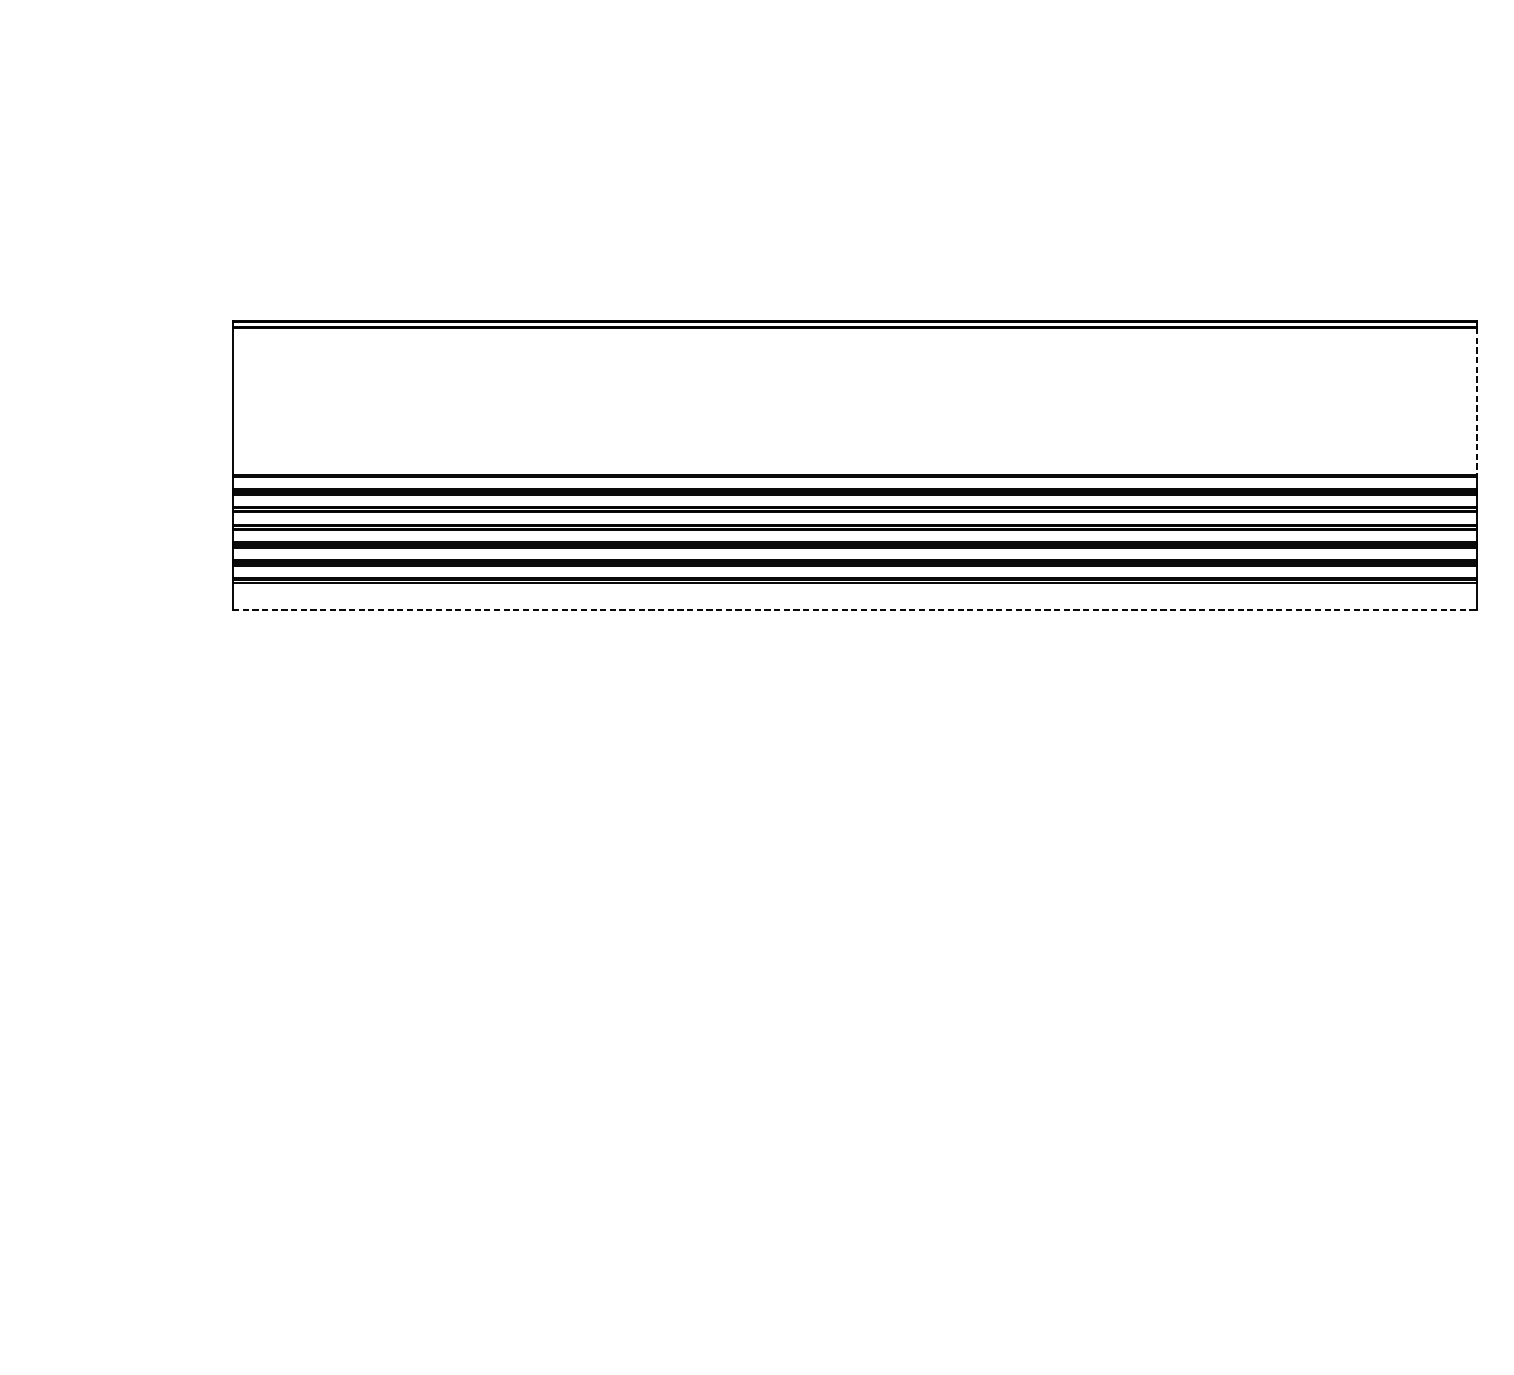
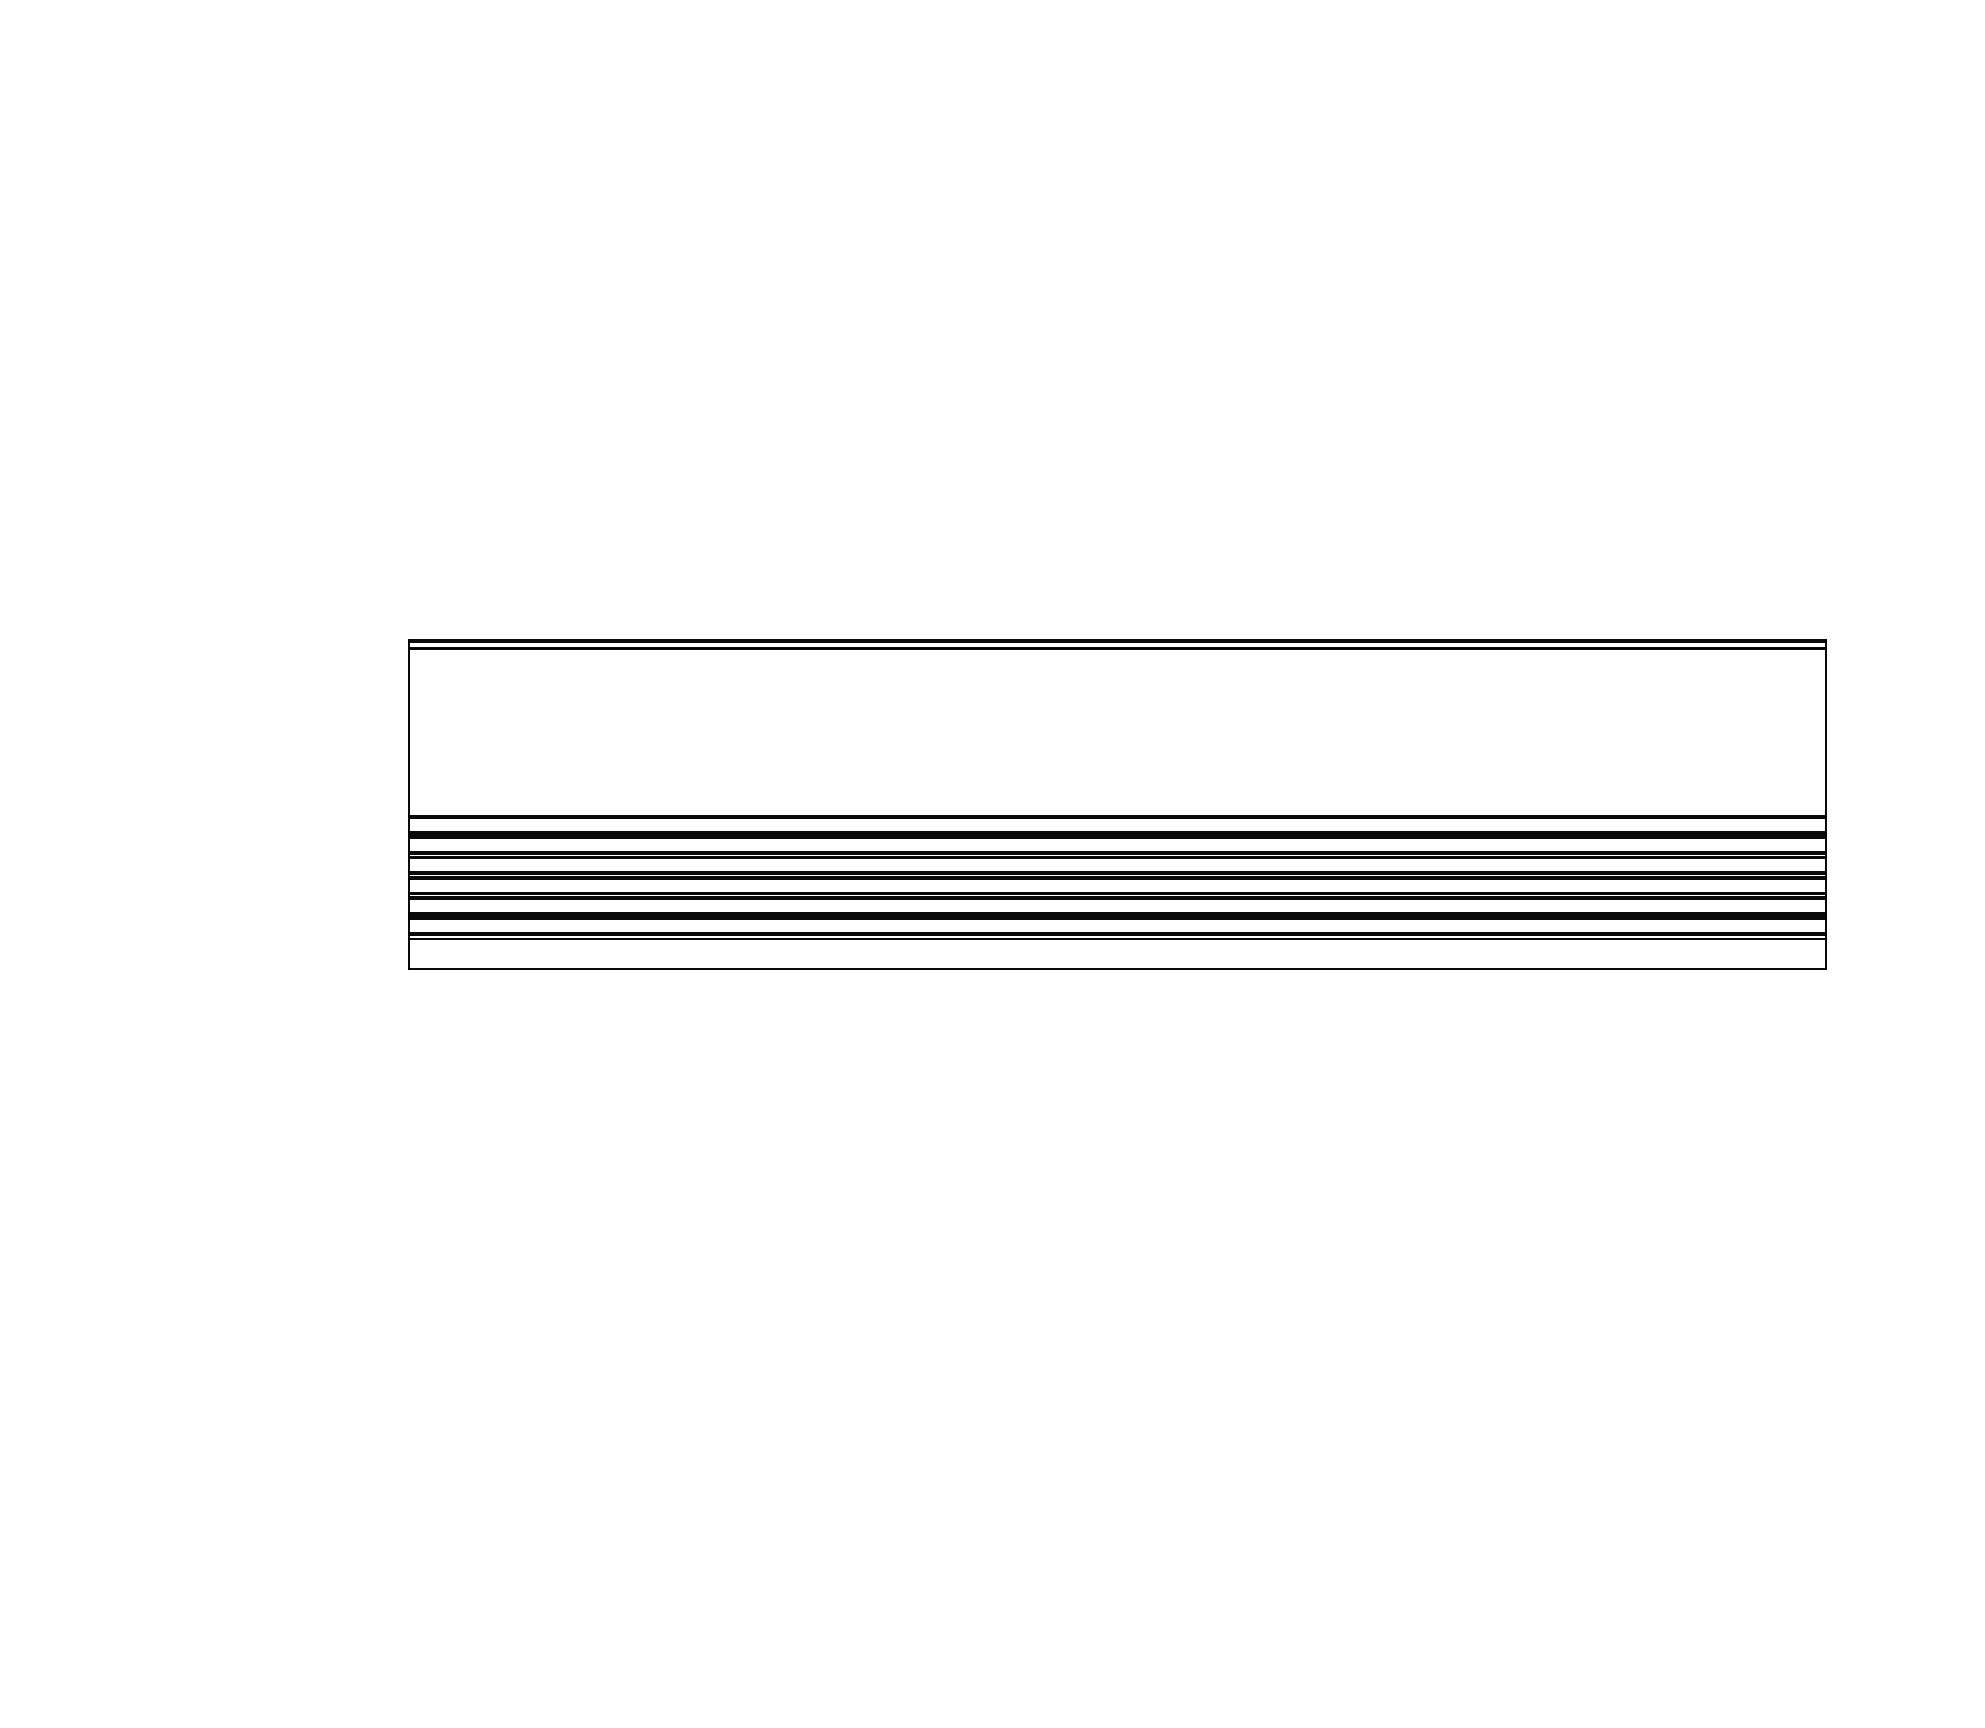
line: (1476, 401) -> (1825, 732), dashed -> solid
line: (855, 609) -> (1118, 969), dashed -> solid

